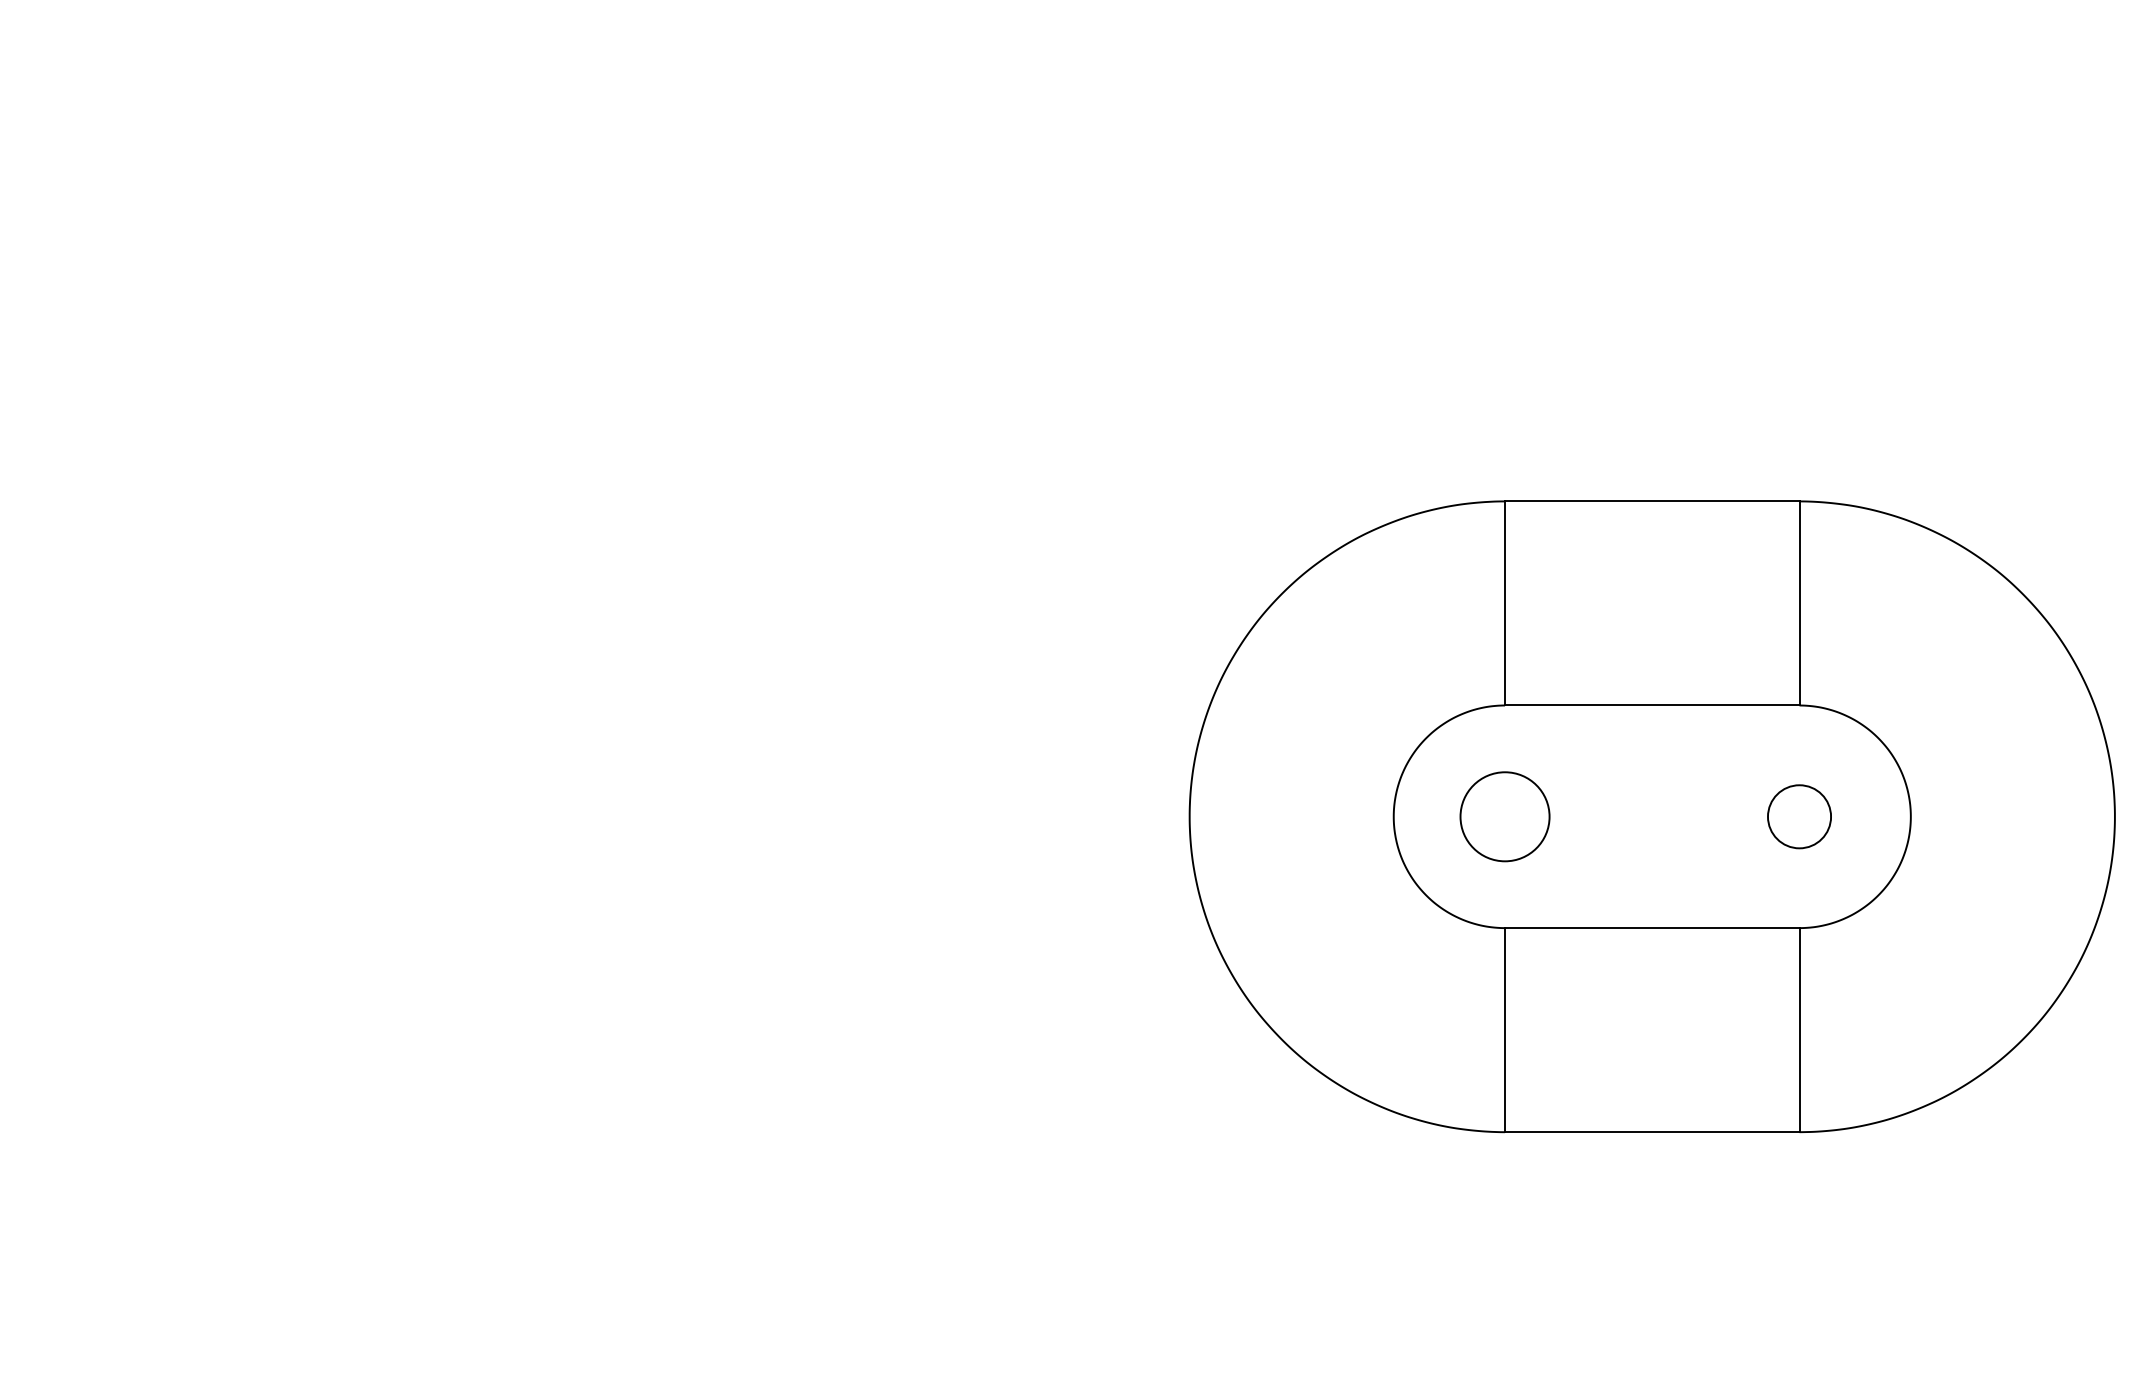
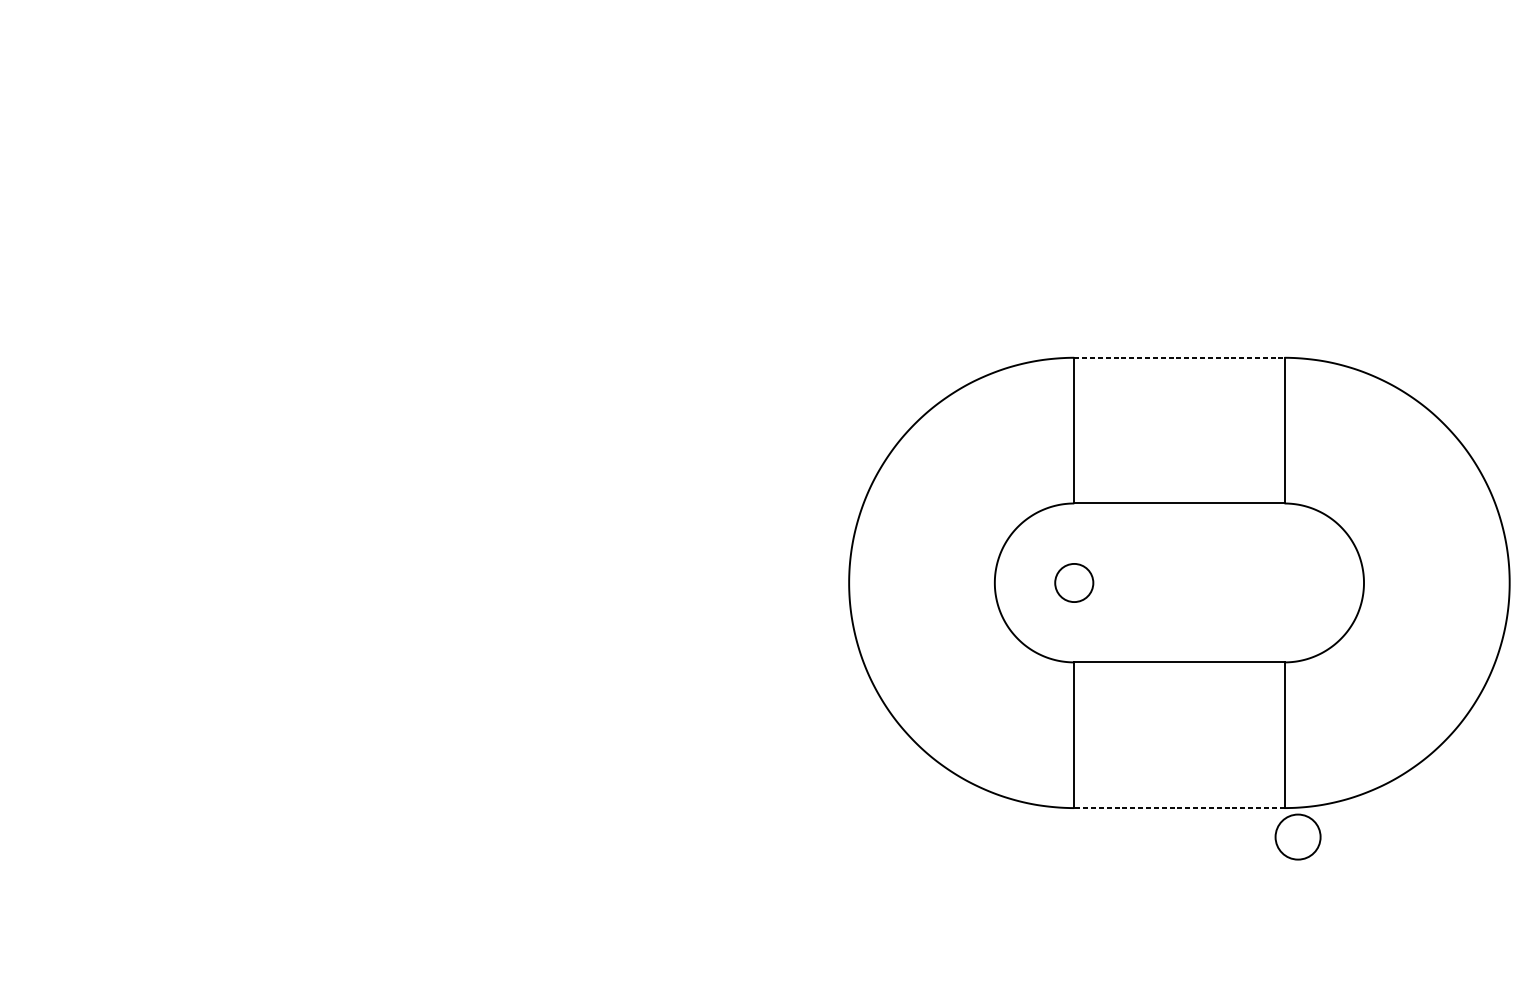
line: (1652, 501) -> (1179, 357), solid -> dashed
circle: (1504, 816) -> (1073, 582), size x0.6
circle: (1799, 816) -> (1298, 836), moved
line: (1651, 1132) -> (1178, 808), solid -> dashed

